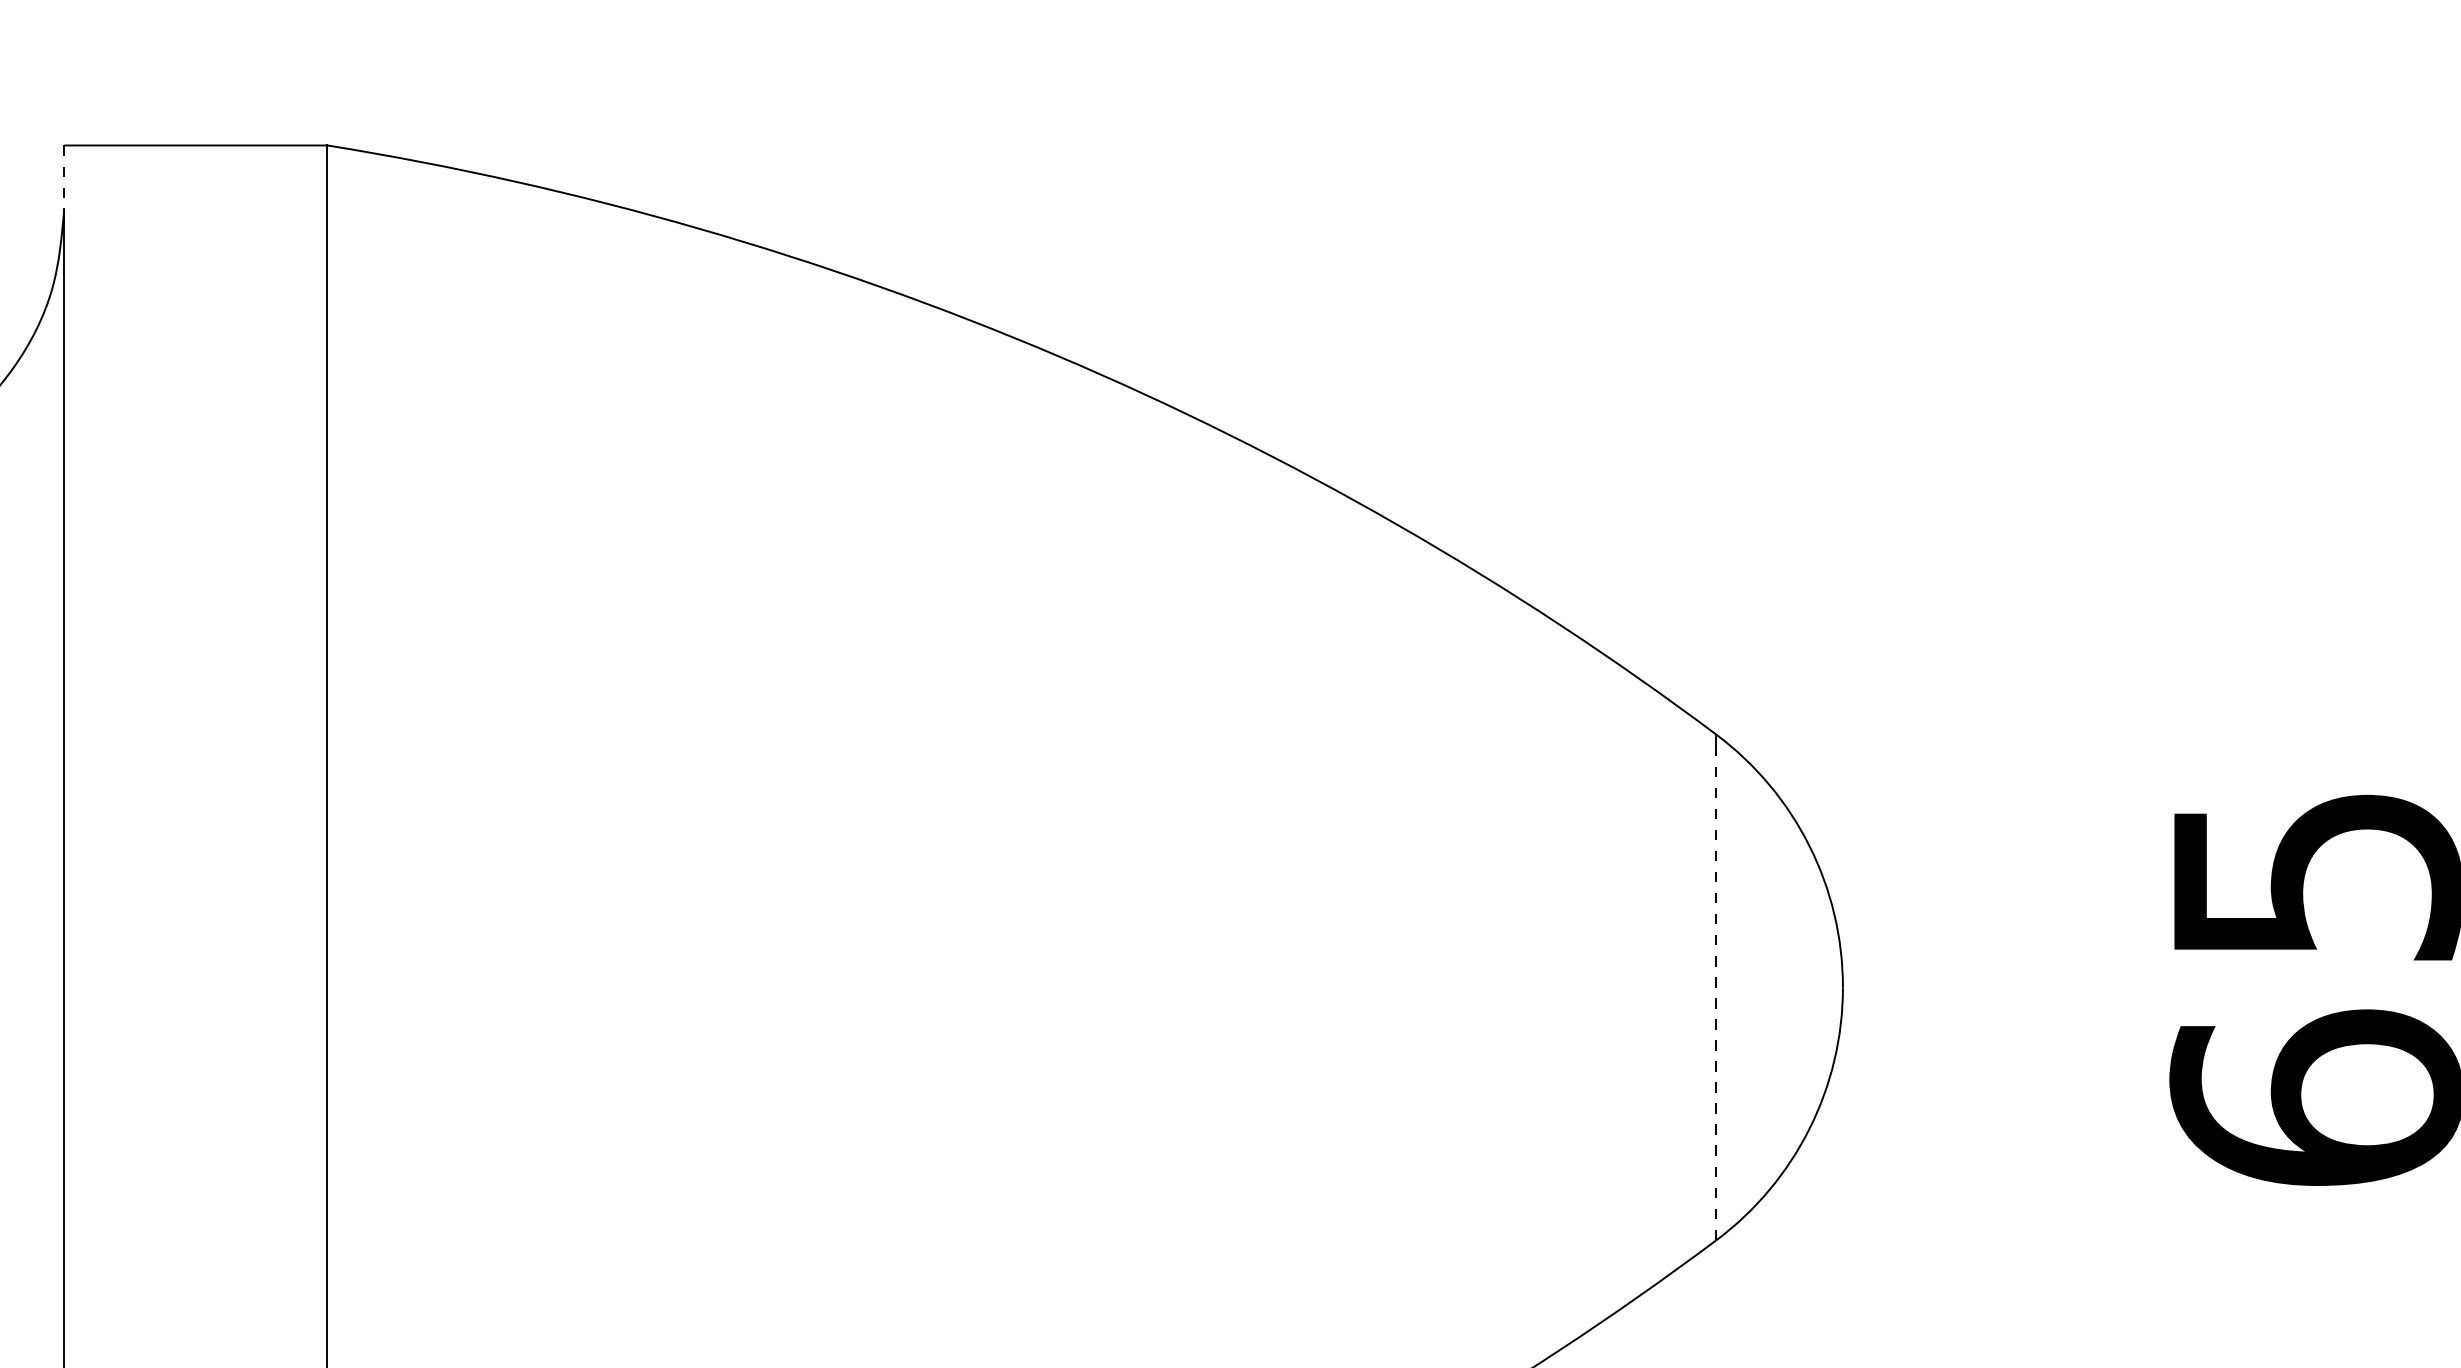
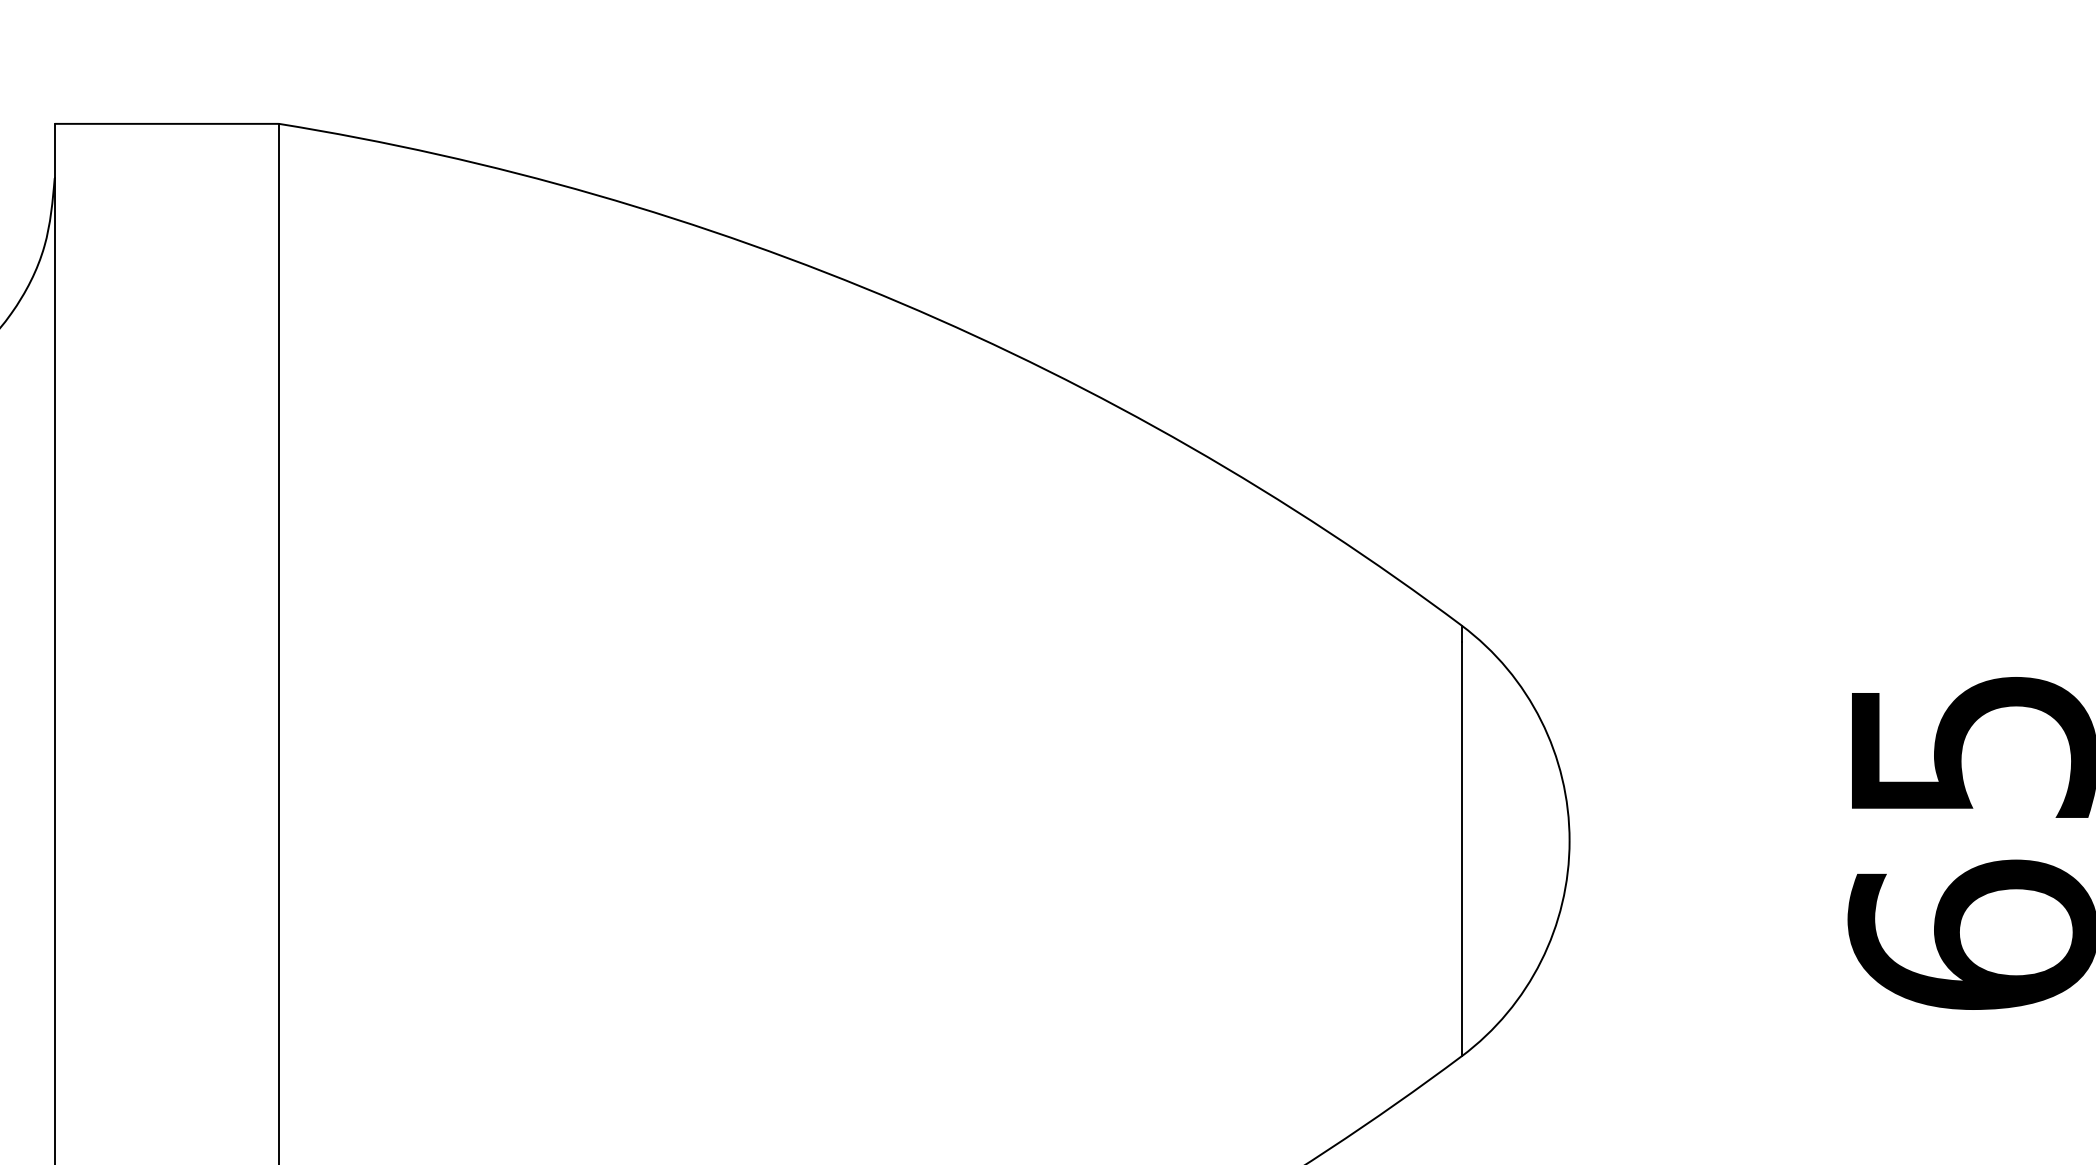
line: (63, 177) -> (54, 151), dashed -> solid
line: (1716, 996) -> (1461, 848), dashed -> solid

